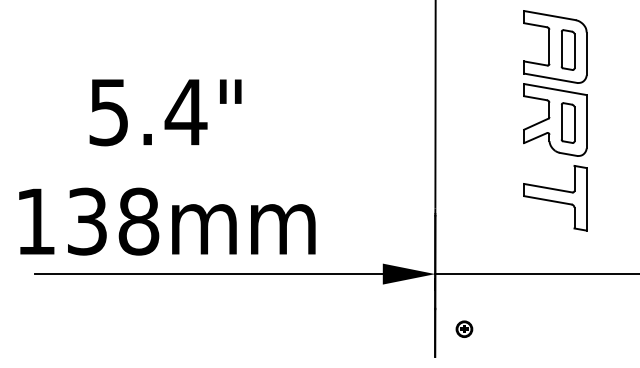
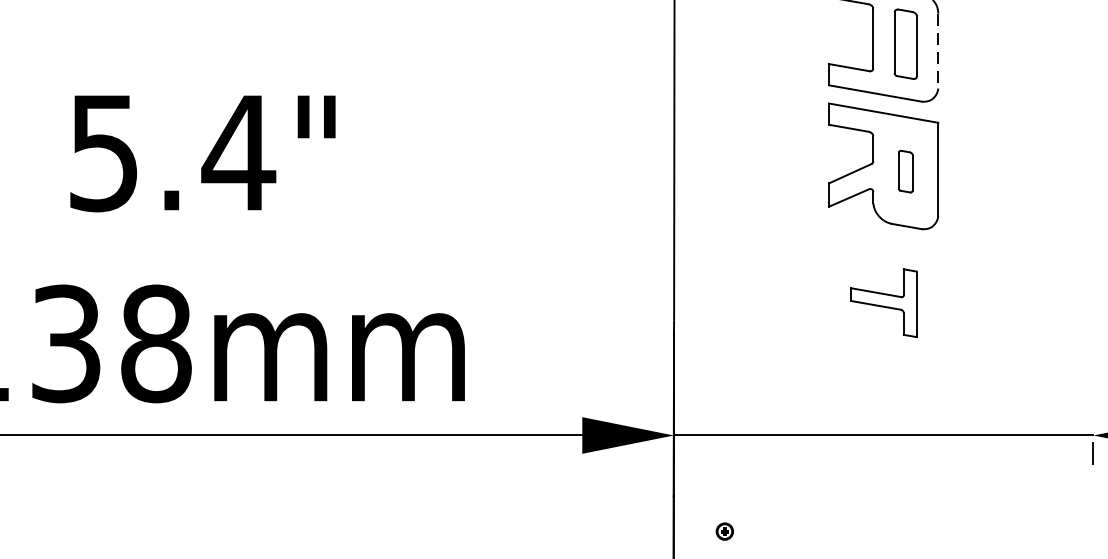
line: (586, 54) -> (937, 51), solid -> dashed
part: (567, 122) -> (904, 170), size x0.6
part: (555, 198) -> (883, 303), size x0.6
part: (464, 328) -> (724, 530), size x0.6

